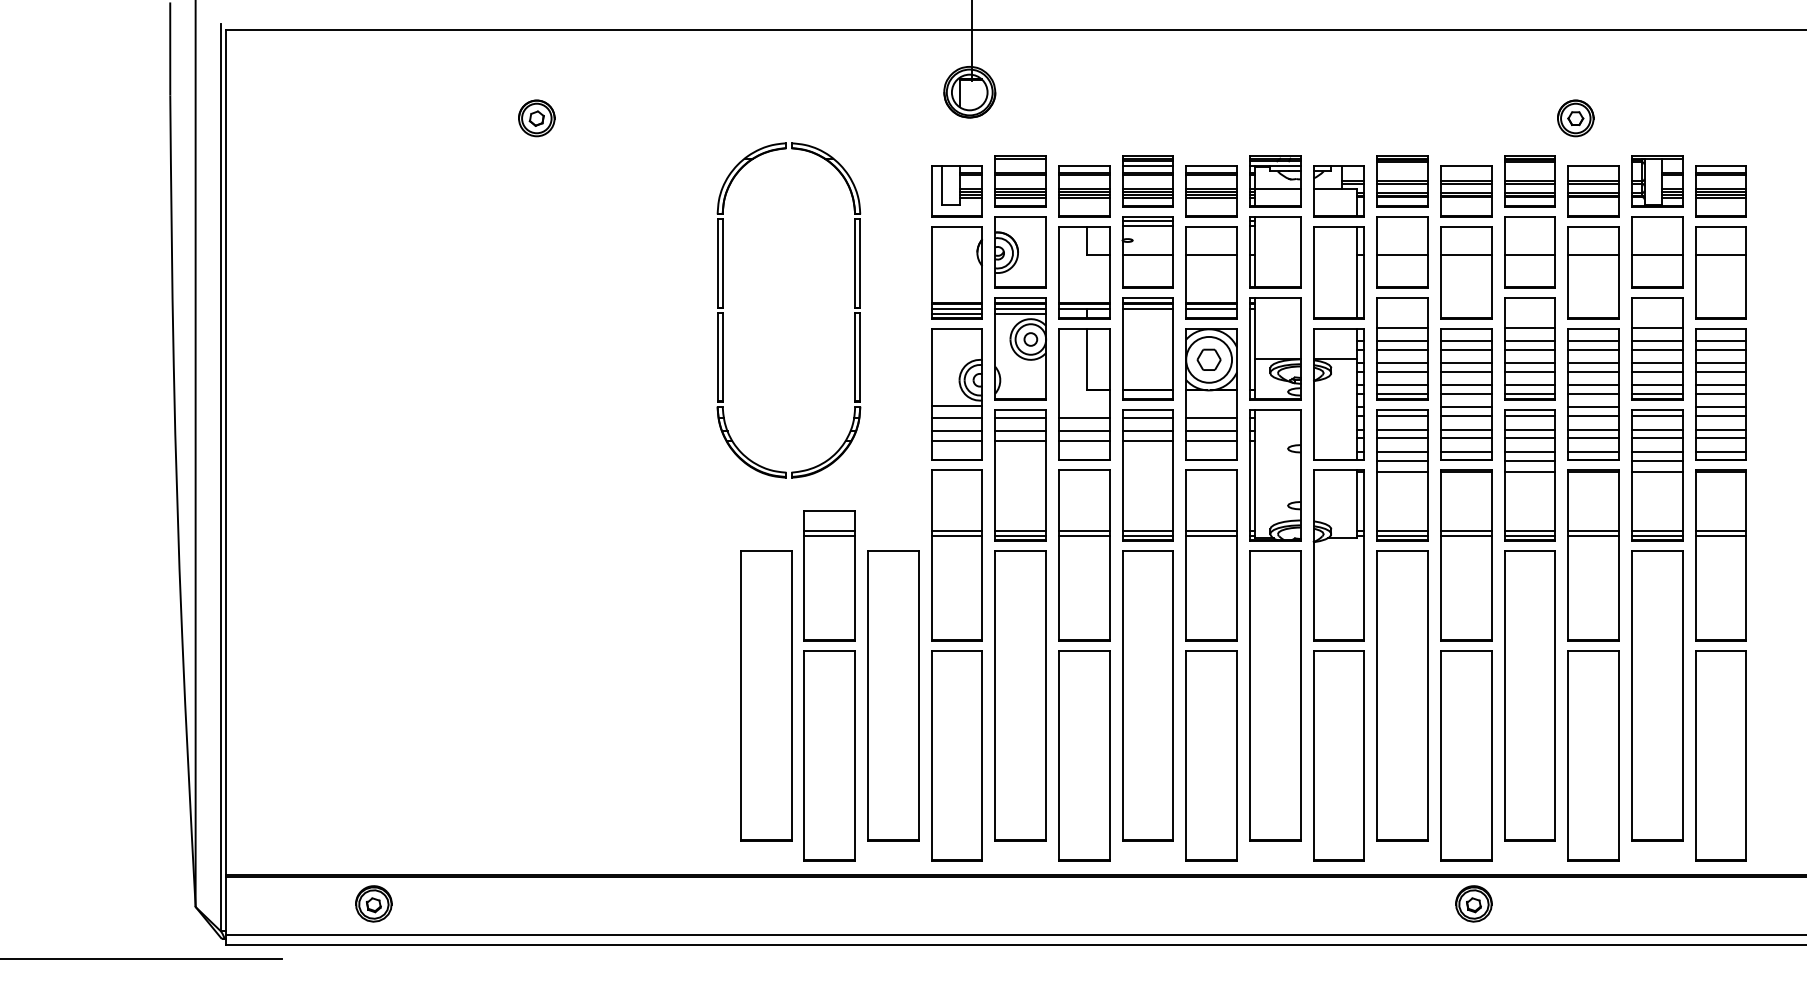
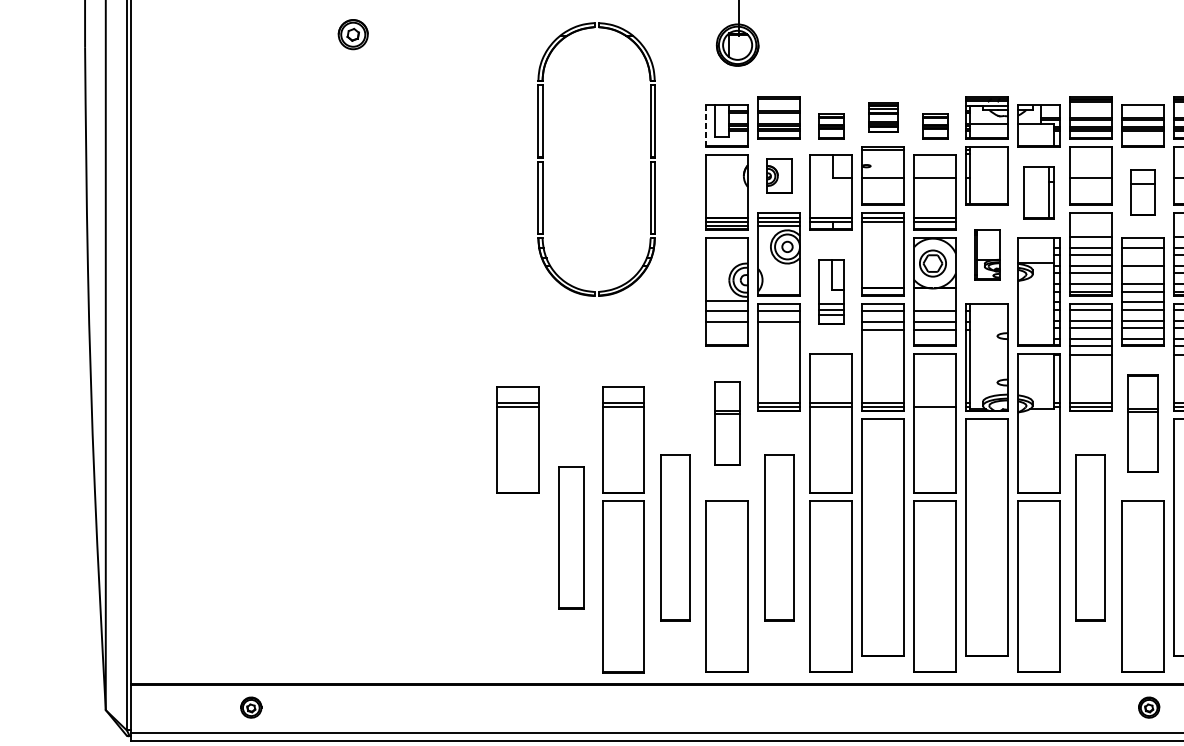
part: (536, 118) -> (353, 34), moved
part: (1147, 181) -> (882, 117), size x0.7
part: (1084, 191) -> (831, 126), size x0.6
part: (1211, 191) -> (934, 126), size x0.6
line: (931, 192) -> (706, 126), solid -> dashed
line: (1147, 225) -> (882, 153), removed
part: (1020, 252) -> (779, 175), size x0.6
part: (1338, 272) -> (1038, 192), size x0.7
part: (1466, 272) -> (1143, 192), size x0.6
part: (723, 308) -> (543, 157), moved
part: (1275, 348) -> (987, 254), size x0.6
line: (1465, 349) -> (1142, 255), removed
circle: (1209, 359) -> (933, 263), size x0.7
line: (1465, 371) -> (1142, 273), removed
part: (1084, 394) -> (831, 291), size x0.6
line: (956, 440) -> (726, 329), removed
line: (1020, 440) -> (779, 329), removed
line: (1211, 531) -> (934, 403), removed
part: (956, 555) -> (726, 423), size x0.6
part: (1466, 555) -> (1143, 423), size x0.7
part: (700, 575) -> (517, 439), added
part: (766, 695) -> (571, 537), size x0.6
part: (893, 695) -> (675, 537), size x0.7
part: (1020, 695) -> (779, 537), size x0.7
part: (1402, 695) -> (1090, 537), size x0.7
part: (373, 903) -> (250, 707), size x0.7
part: (1473, 903) -> (1148, 707), size x0.7

